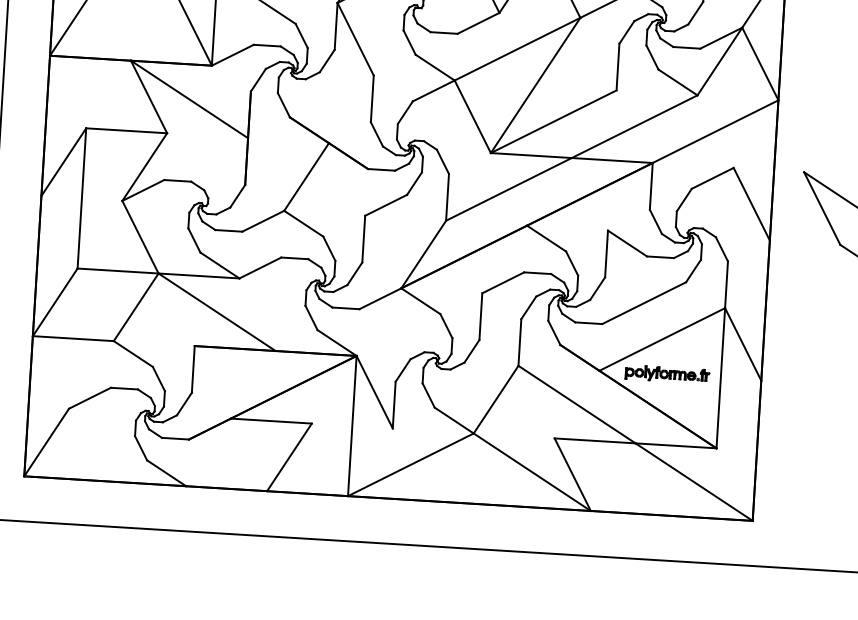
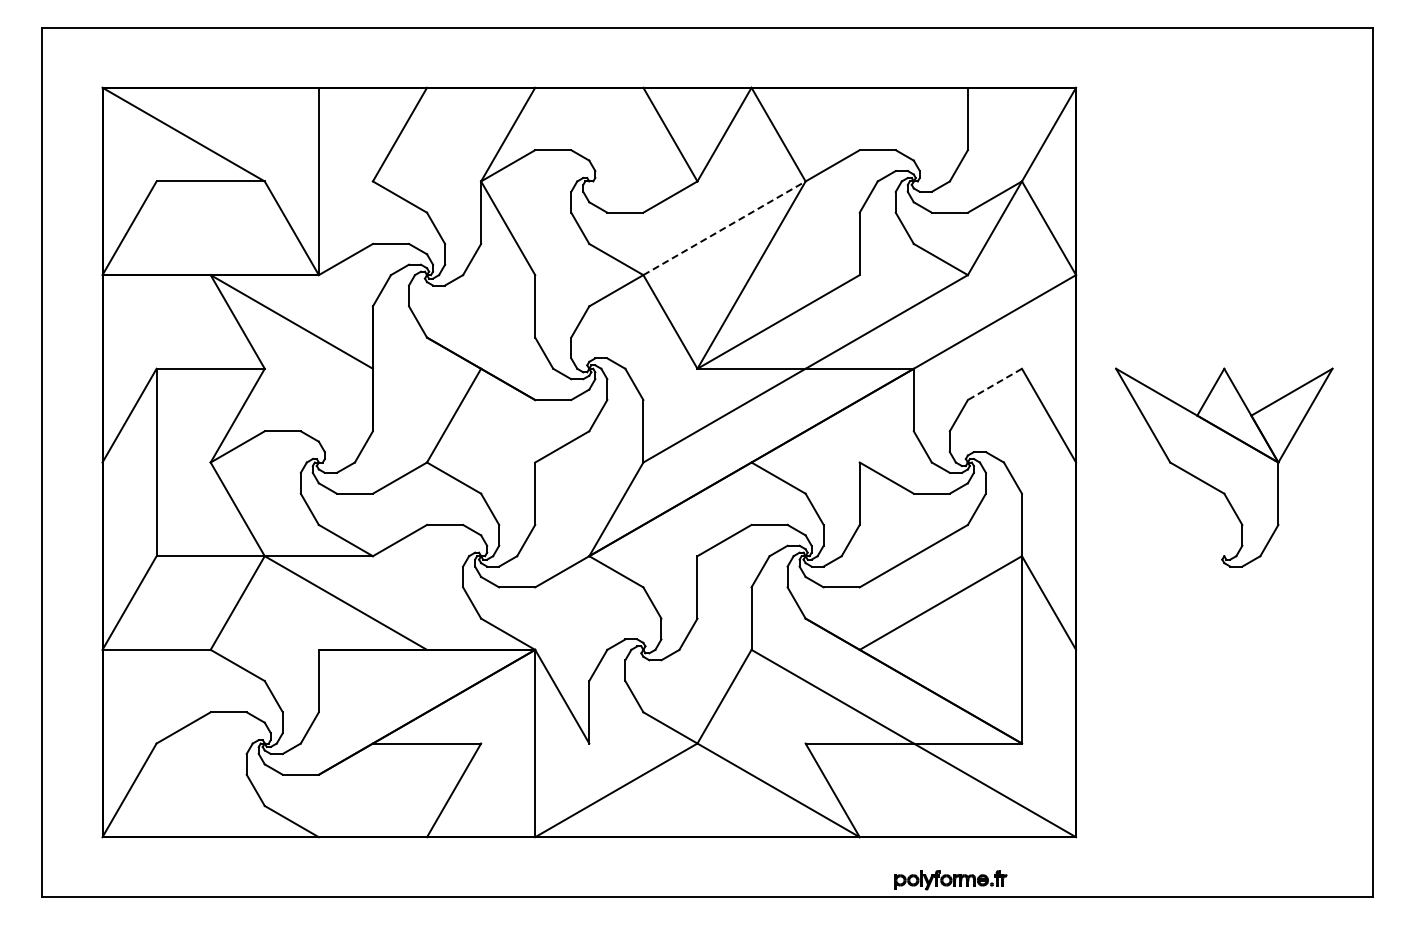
line: (517, 49) -> (724, 228), solid -> dashed
line: (712, 178) -> (994, 384), solid -> dashed
part: (667, 374) -> (950, 880), moved

